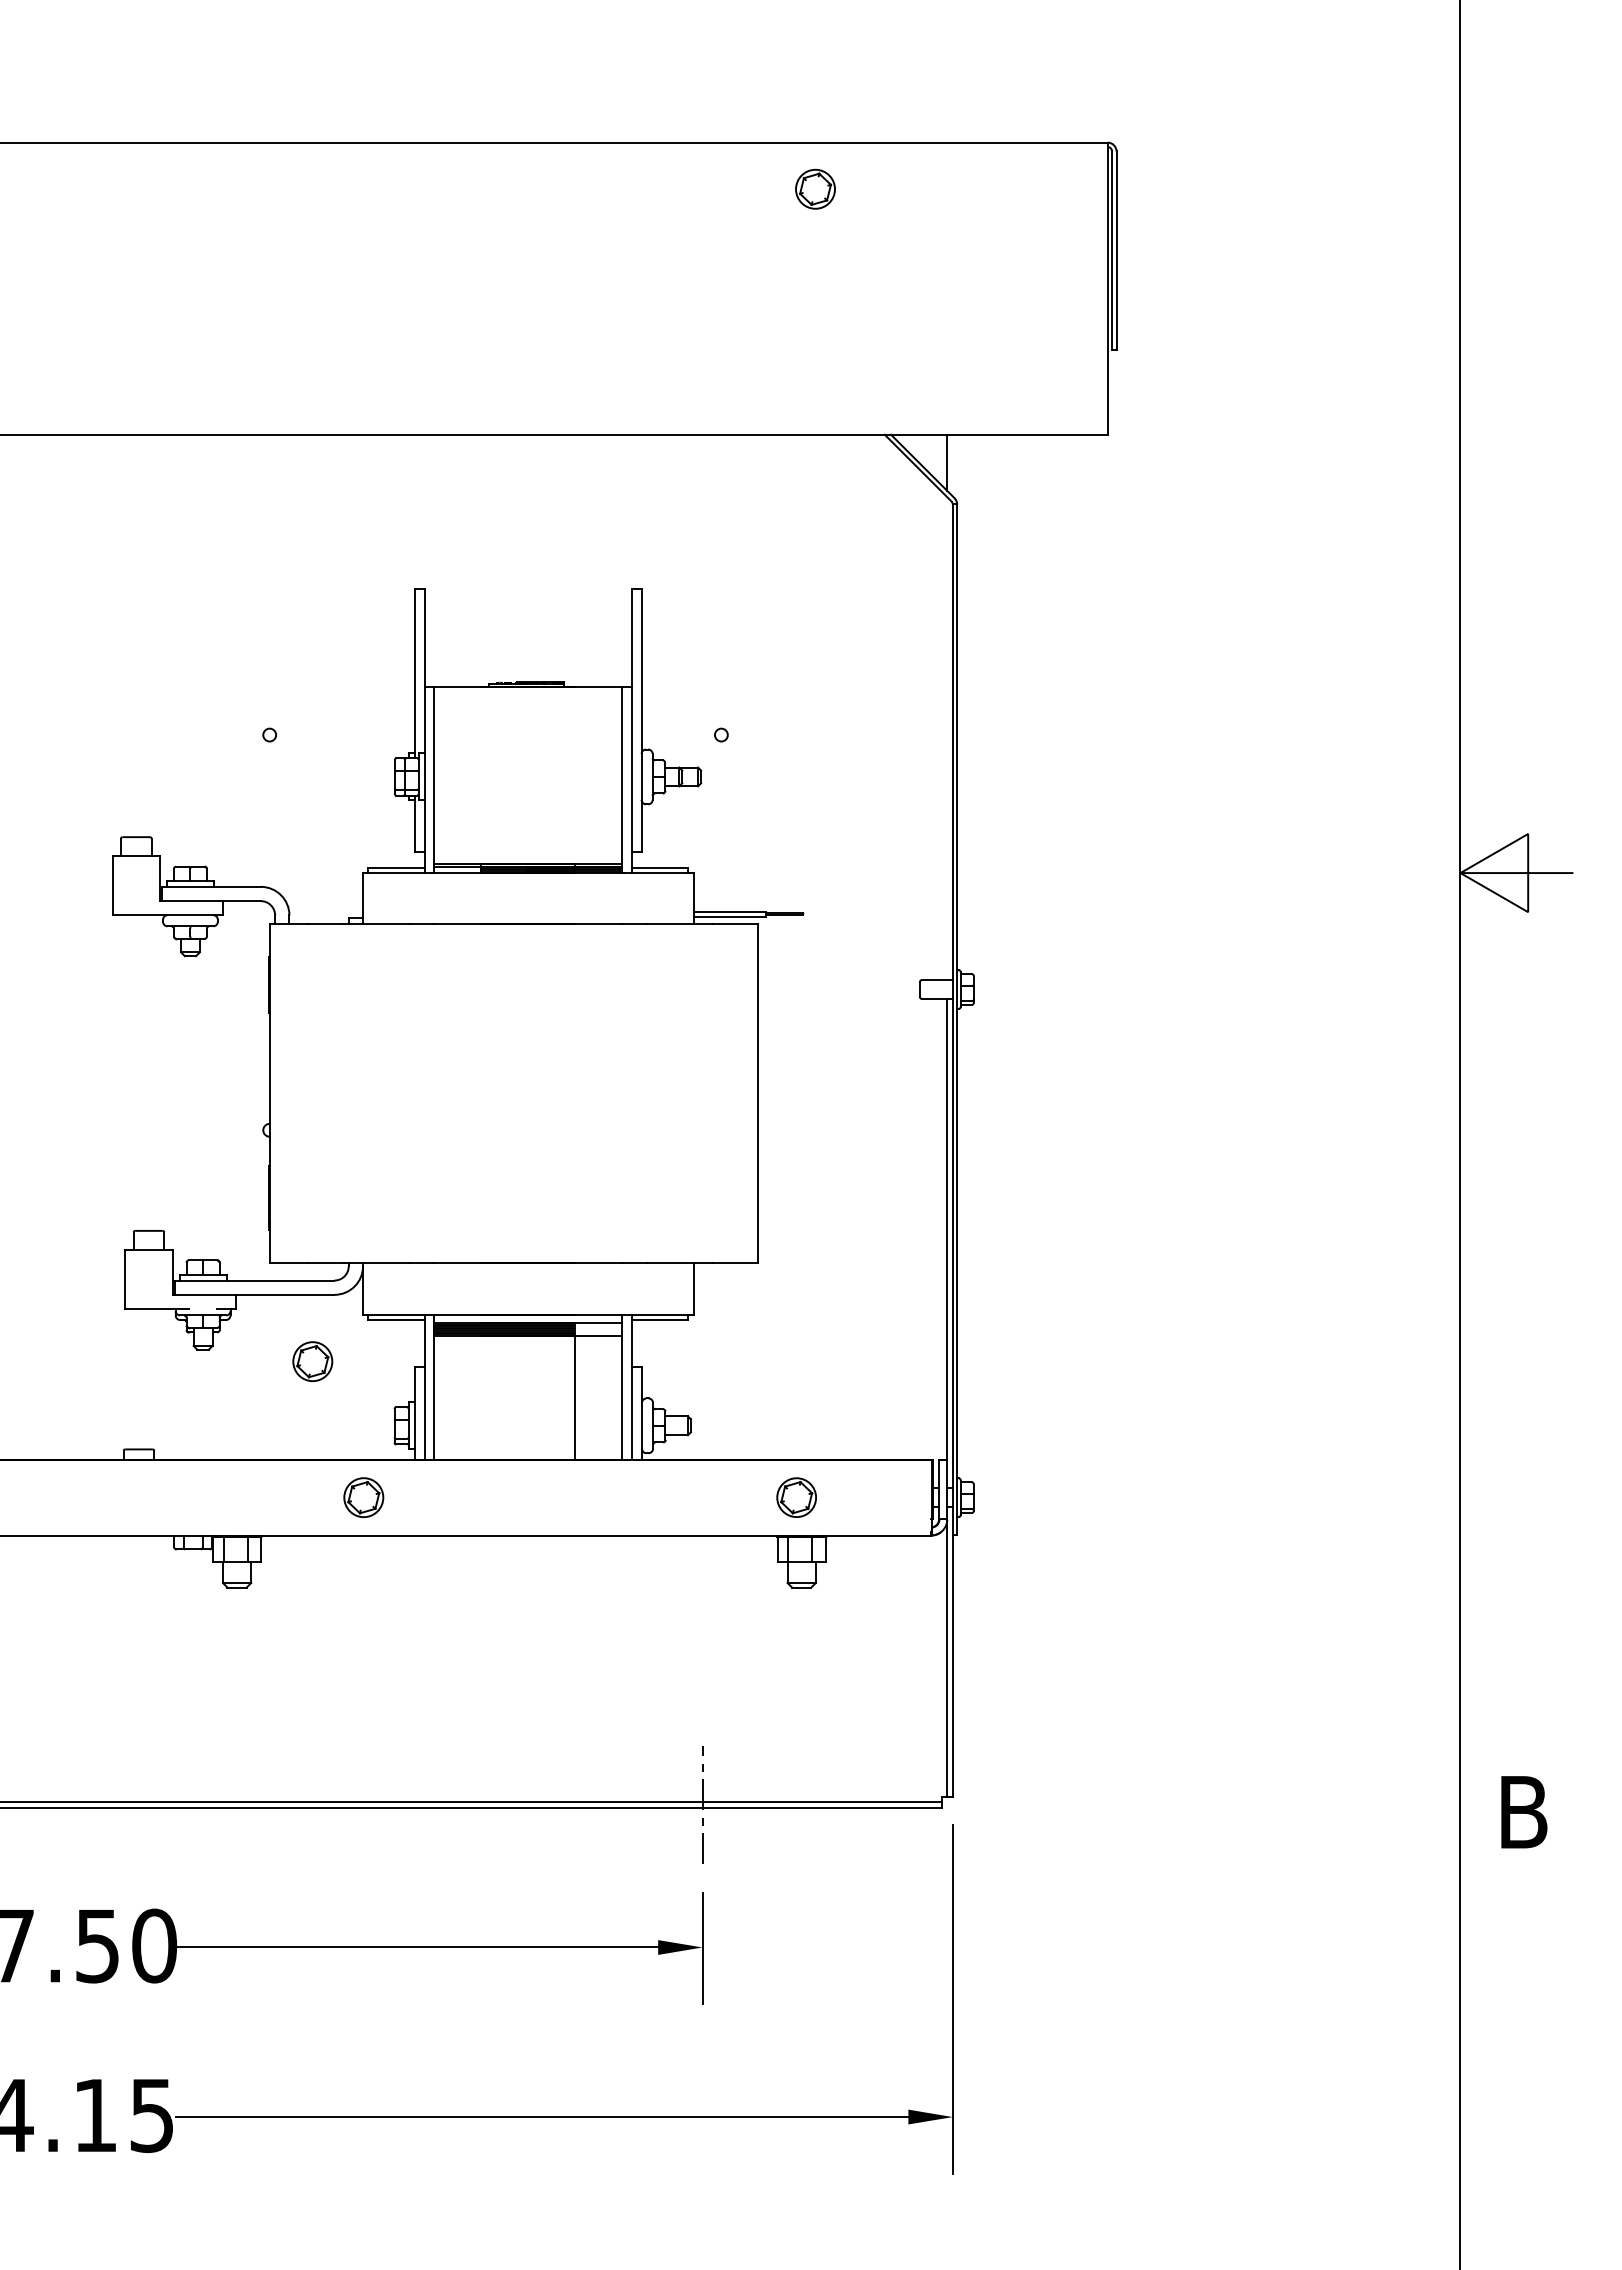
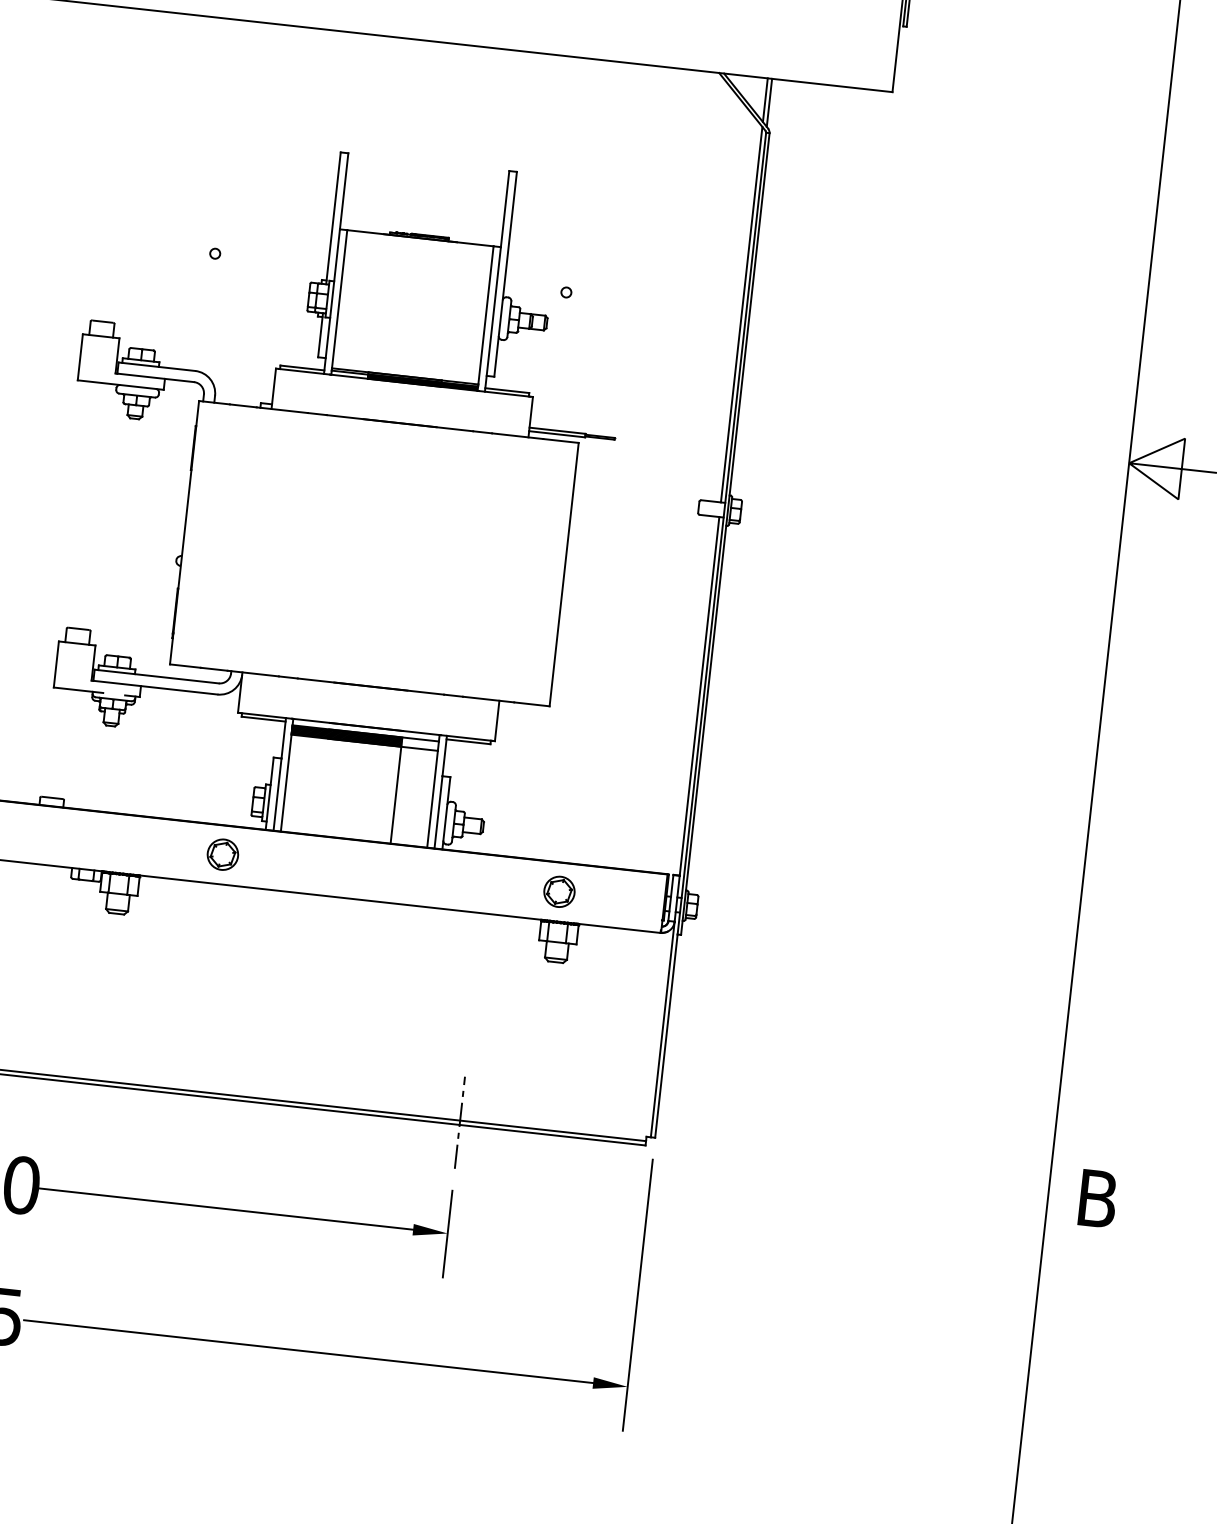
line: (952, 465) -> (769, 102), added
line: (947, 738) -> (741, 314), added
part: (312, 1361) -> (194, 744), removed

